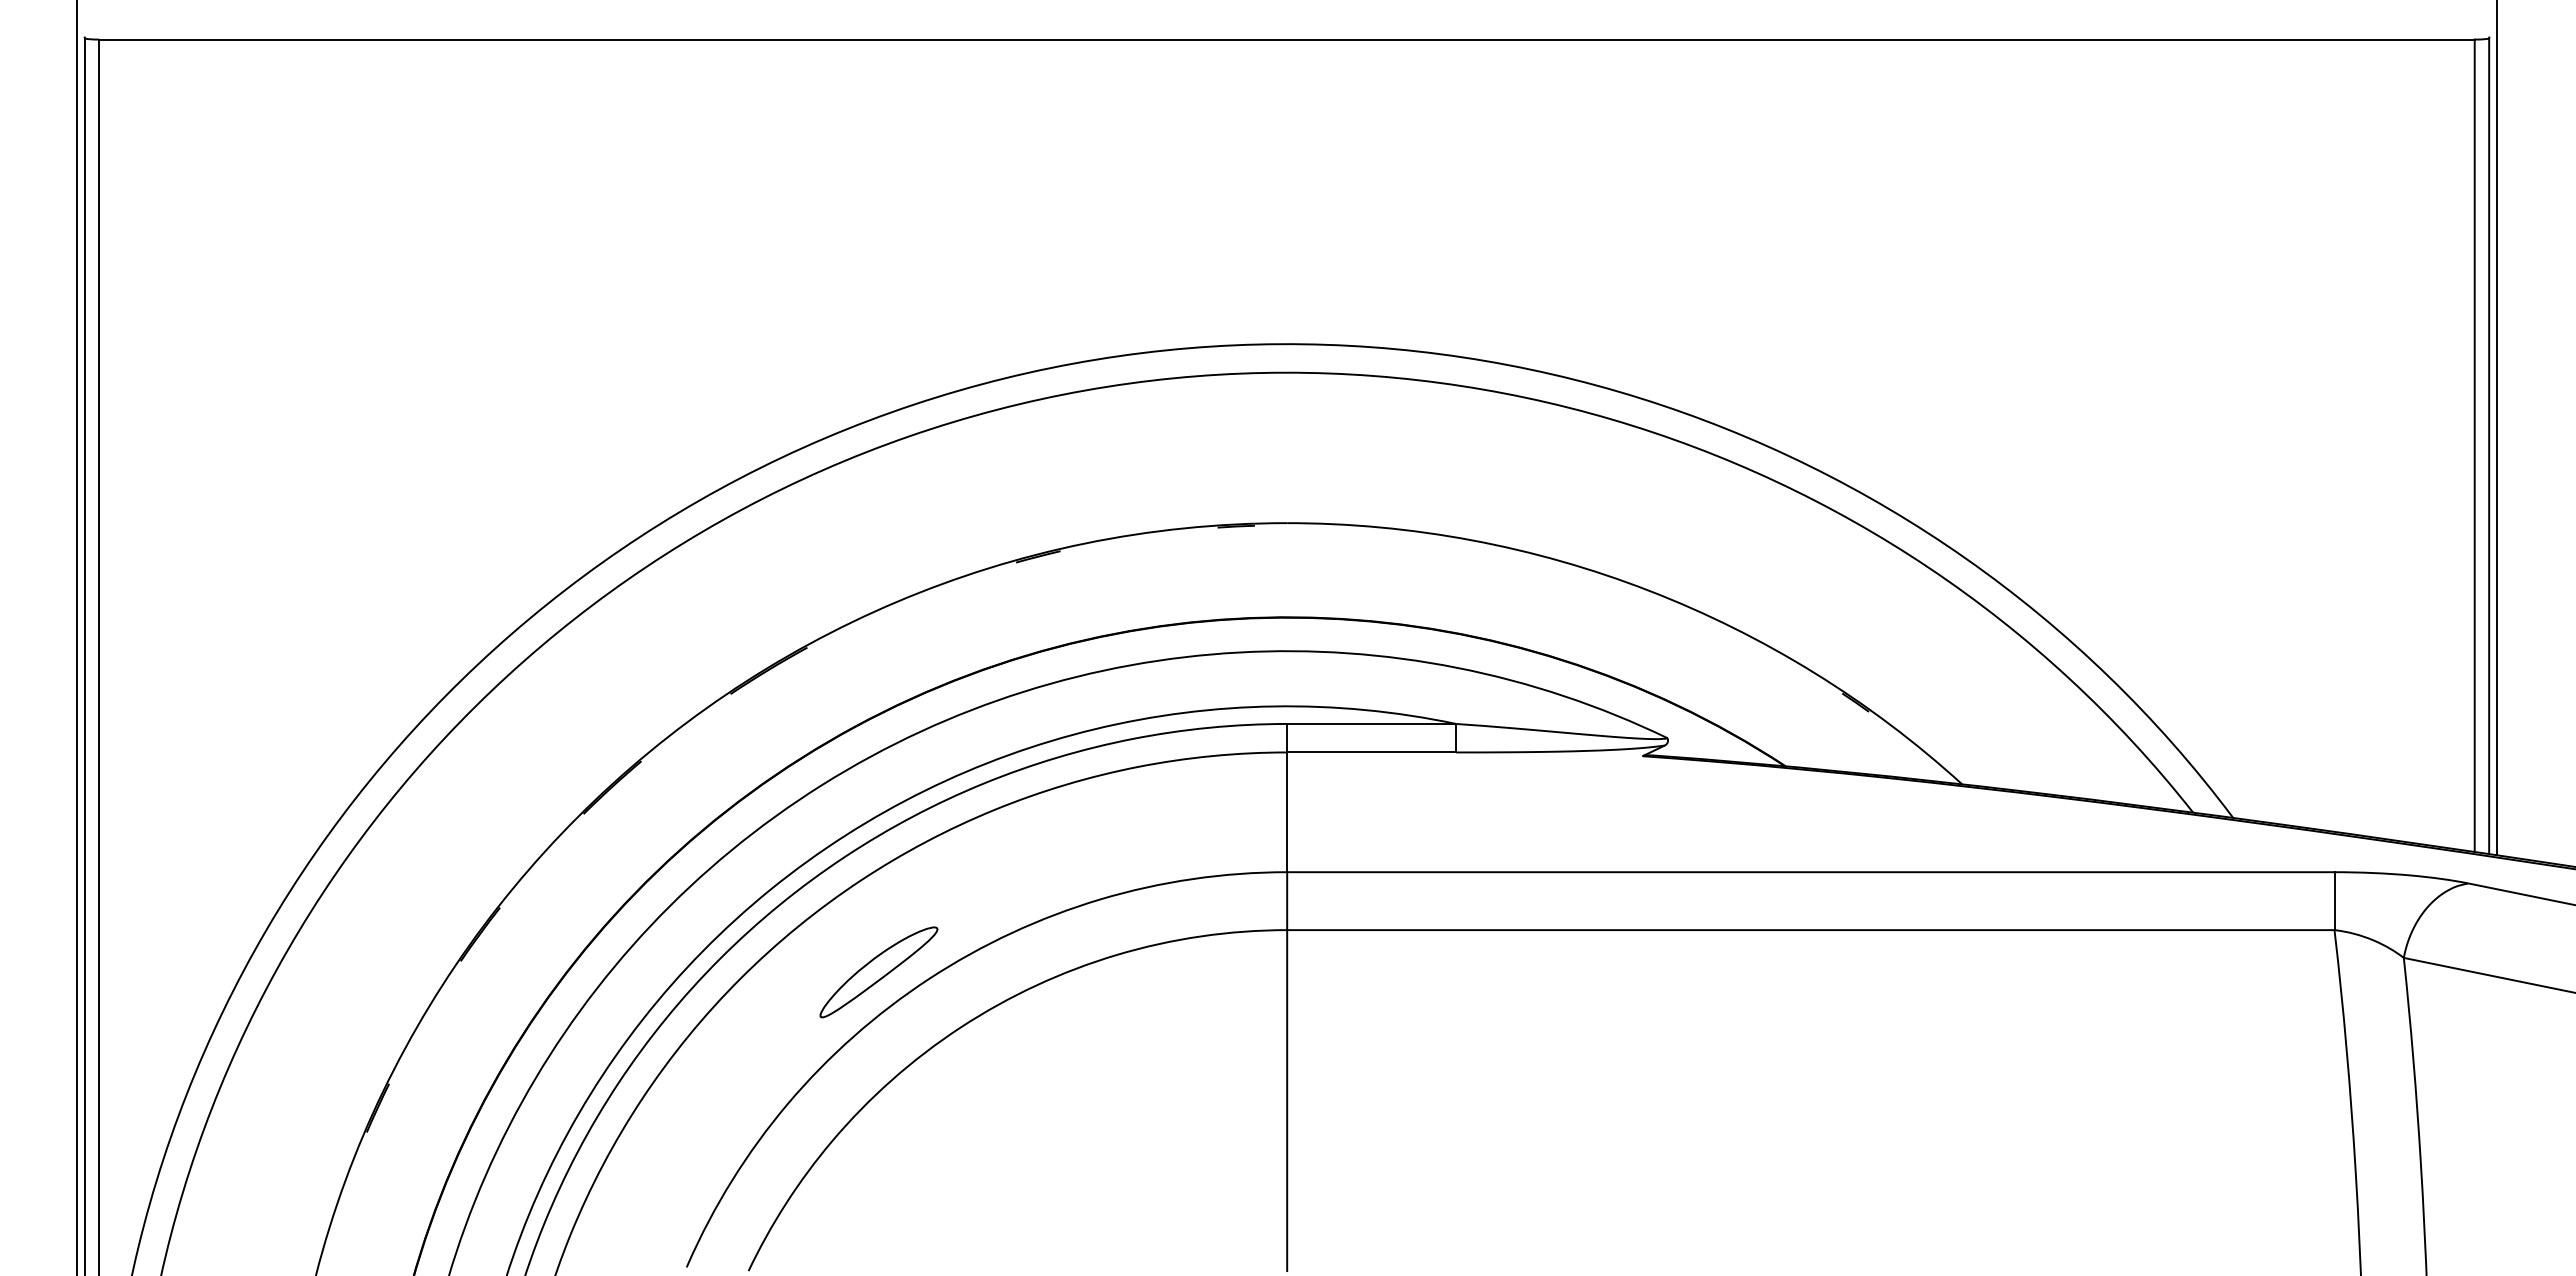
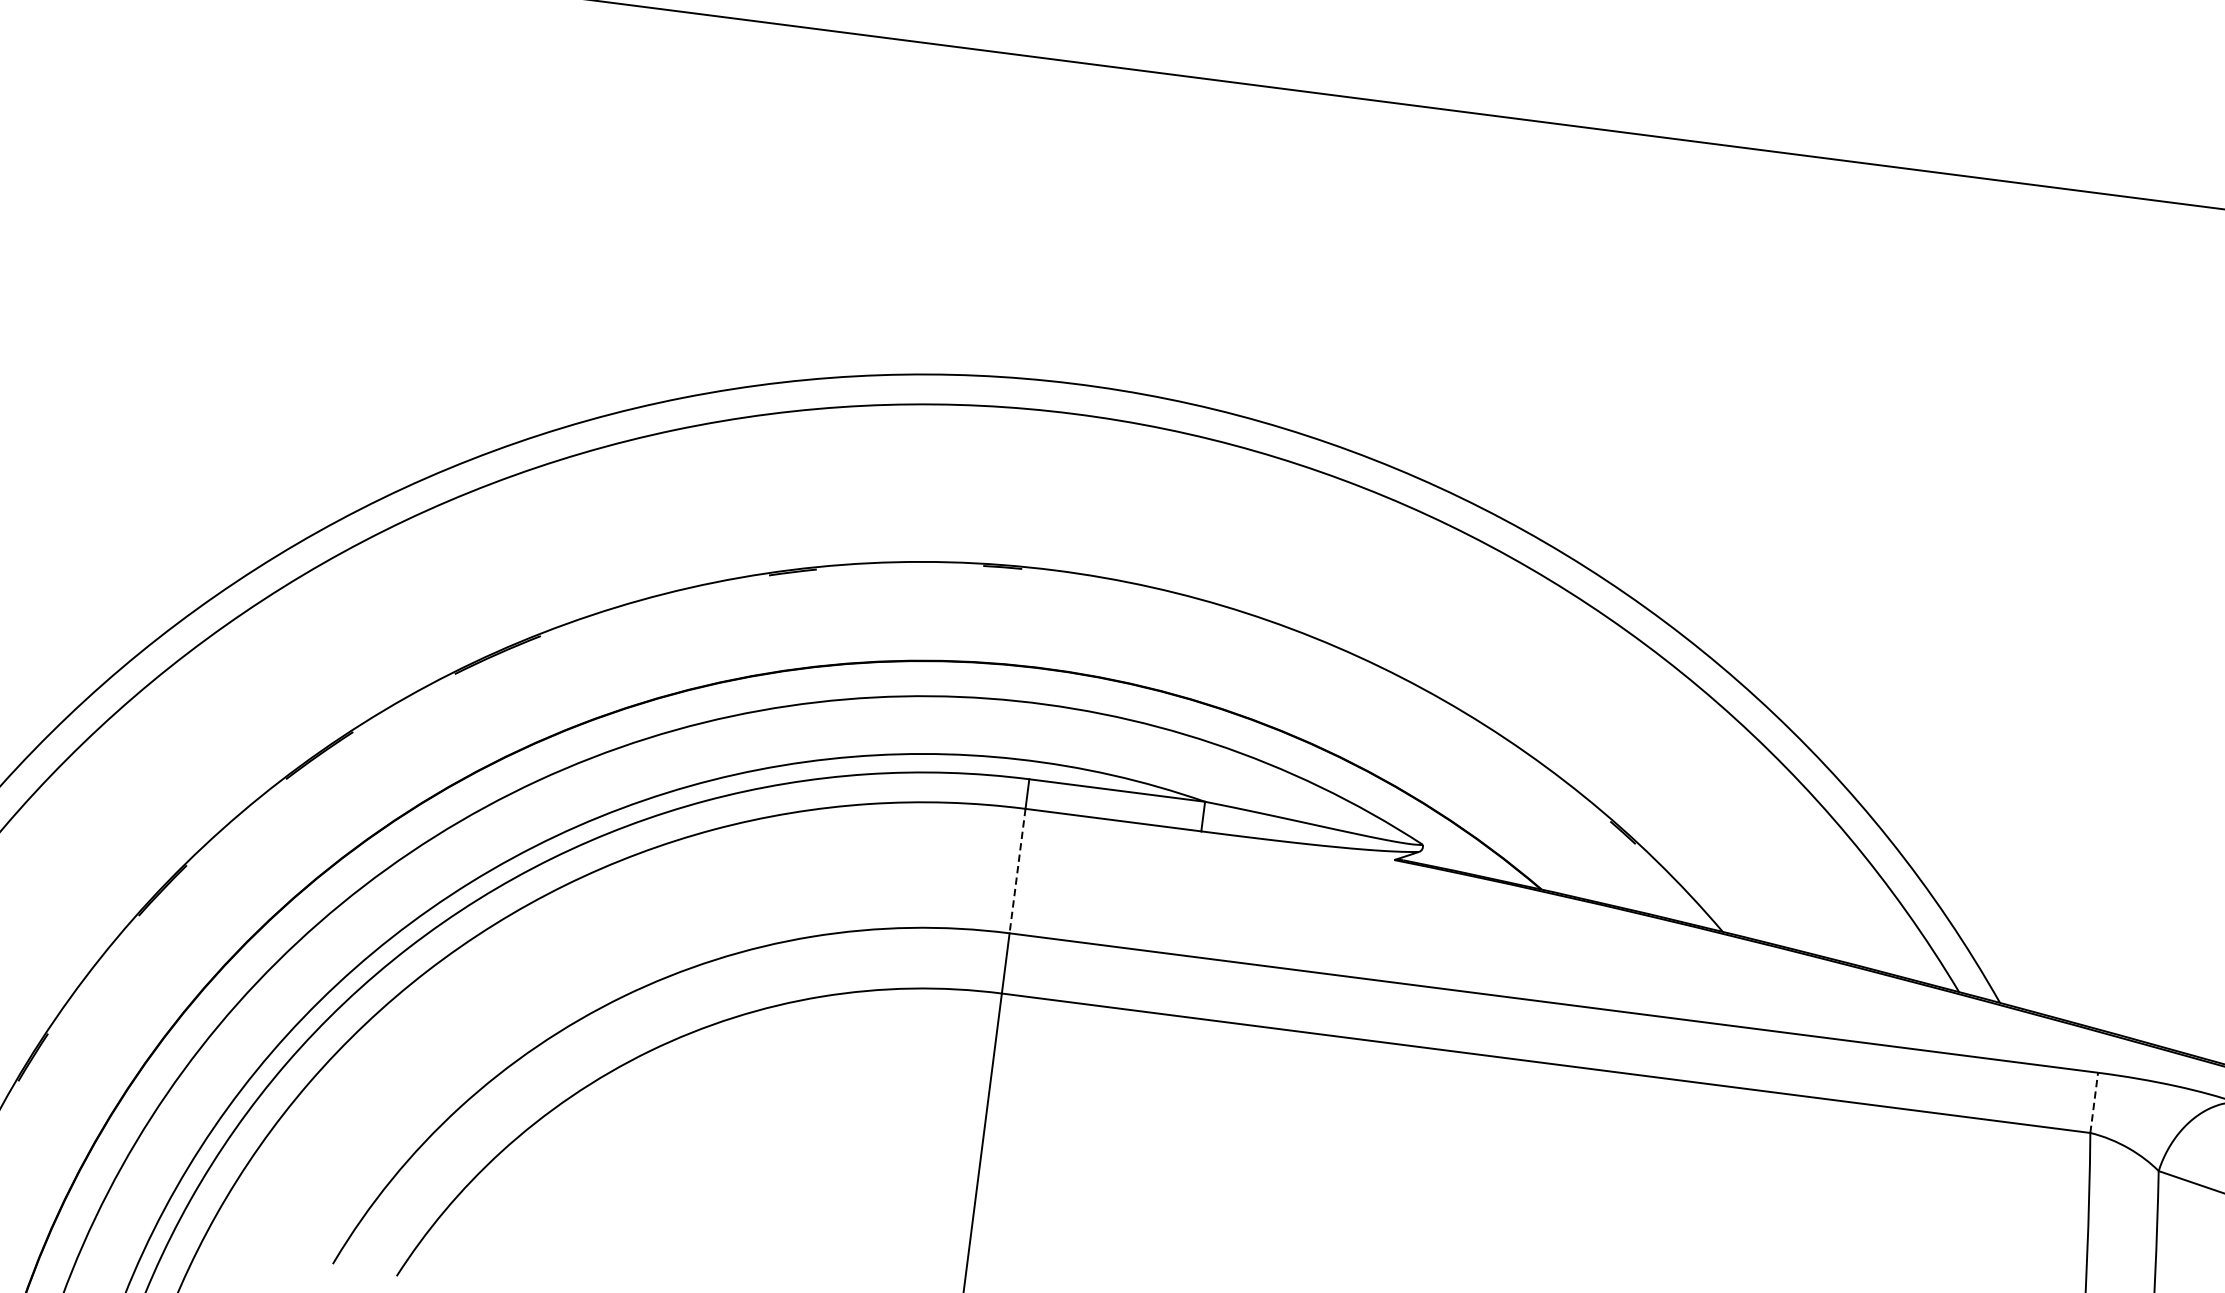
line: (1287, 812) -> (1017, 871), solid -> dashed
line: (2334, 901) -> (2094, 1103), solid -> dashed
part: (878, 972) -> (571, 983), removed

